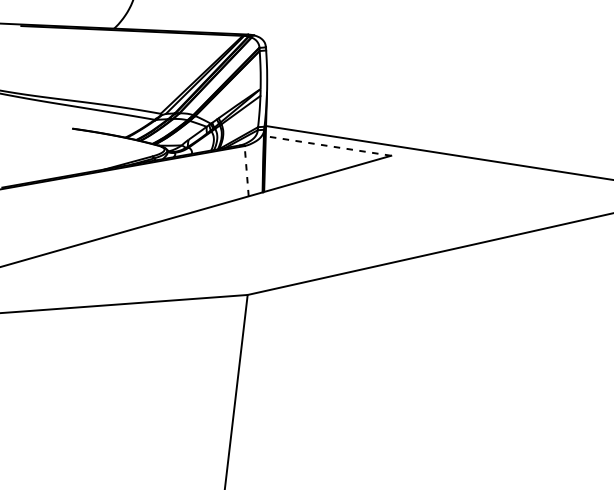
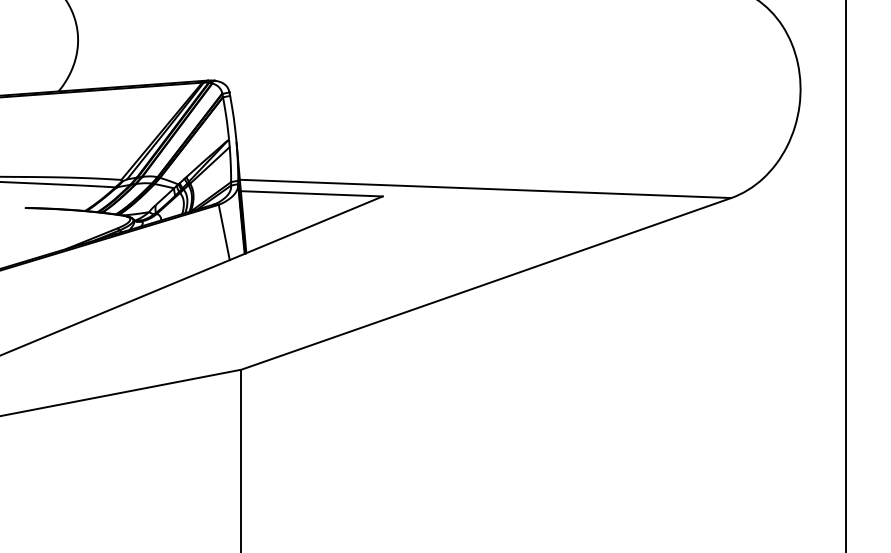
line: (328, 145) -> (311, 193), dashed -> solid
line: (247, 170) -> (224, 231), dashed -> solid

